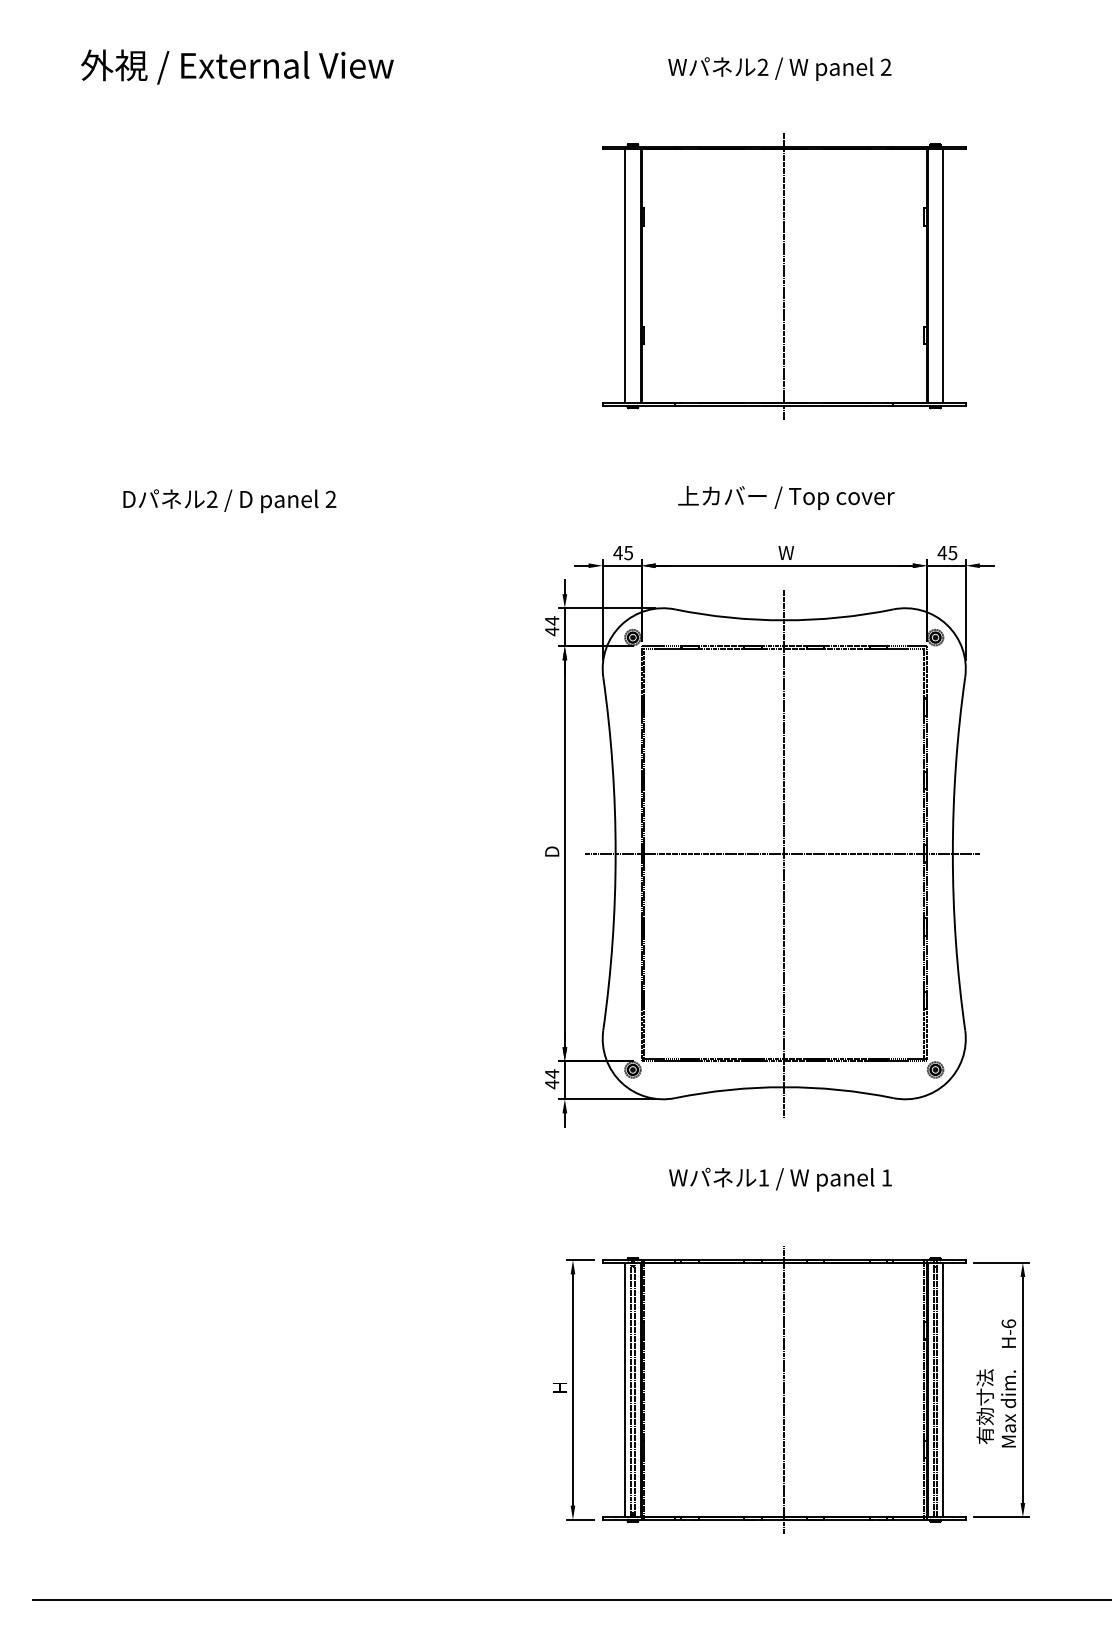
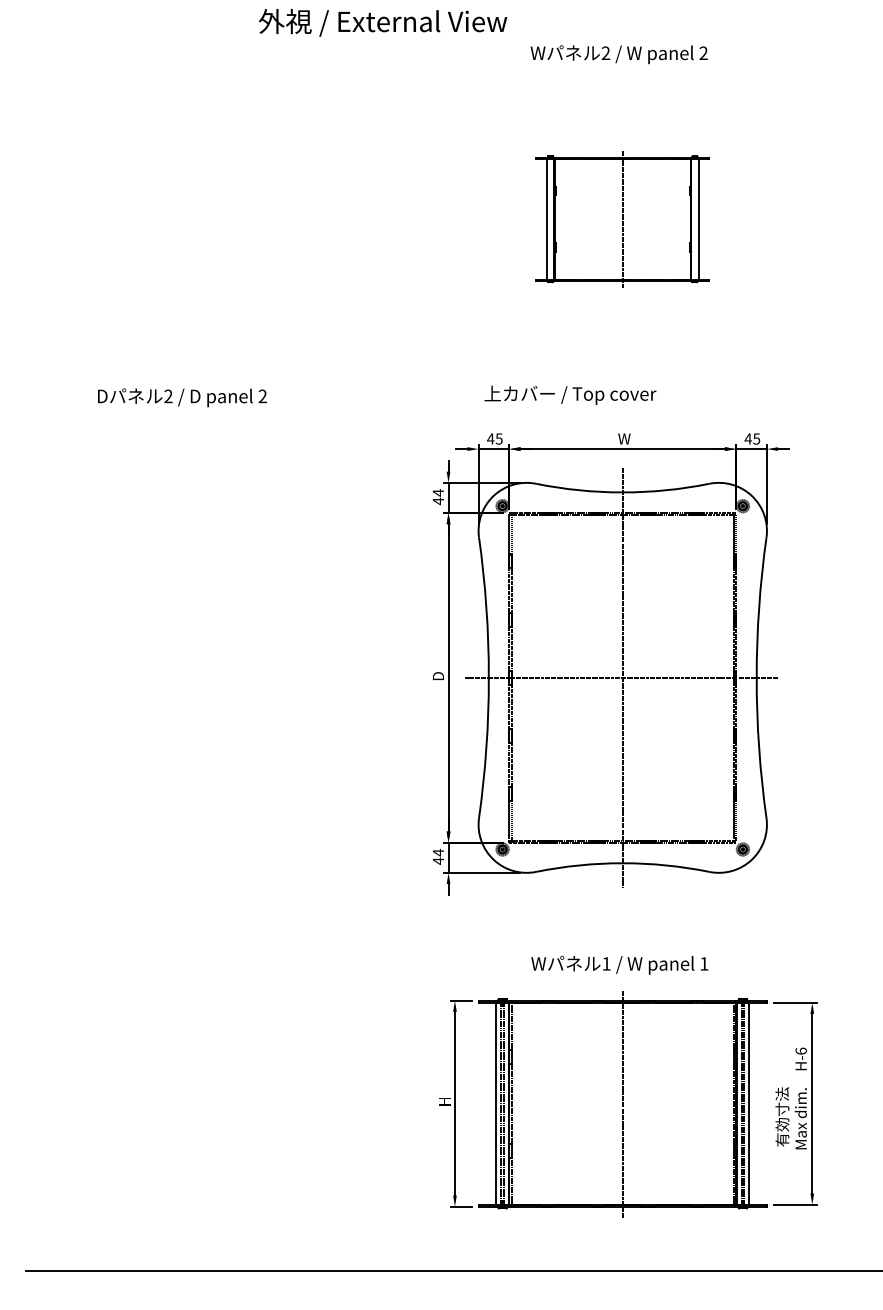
text: (237, 66) -> (383, 22), moved
part: (784, 276) -> (622, 219), size x0.6
text: (786, 498) -> (570, 395), moved
text: (780, 1179) -> (619, 965), moved

